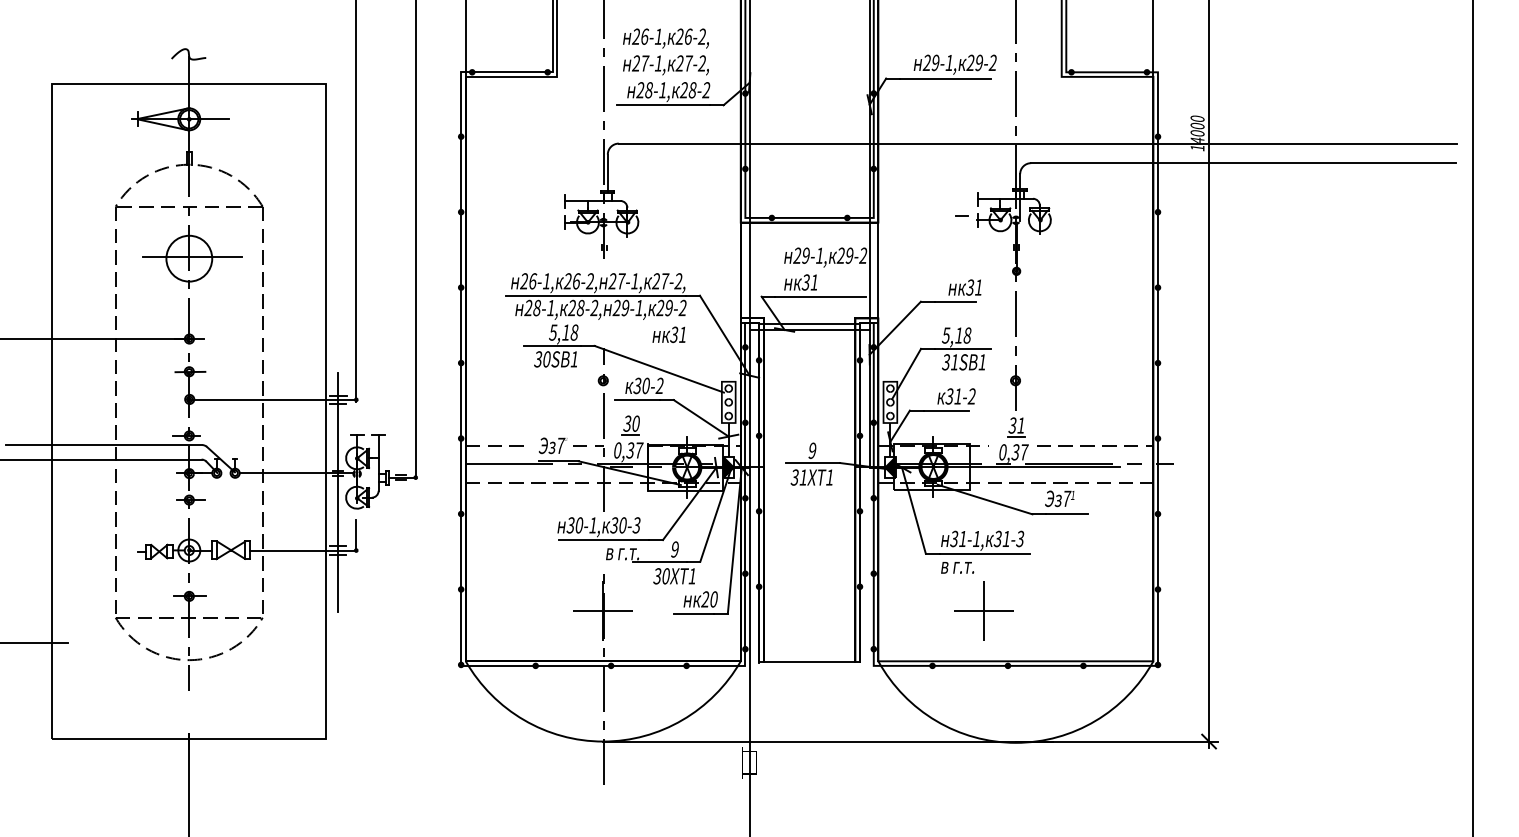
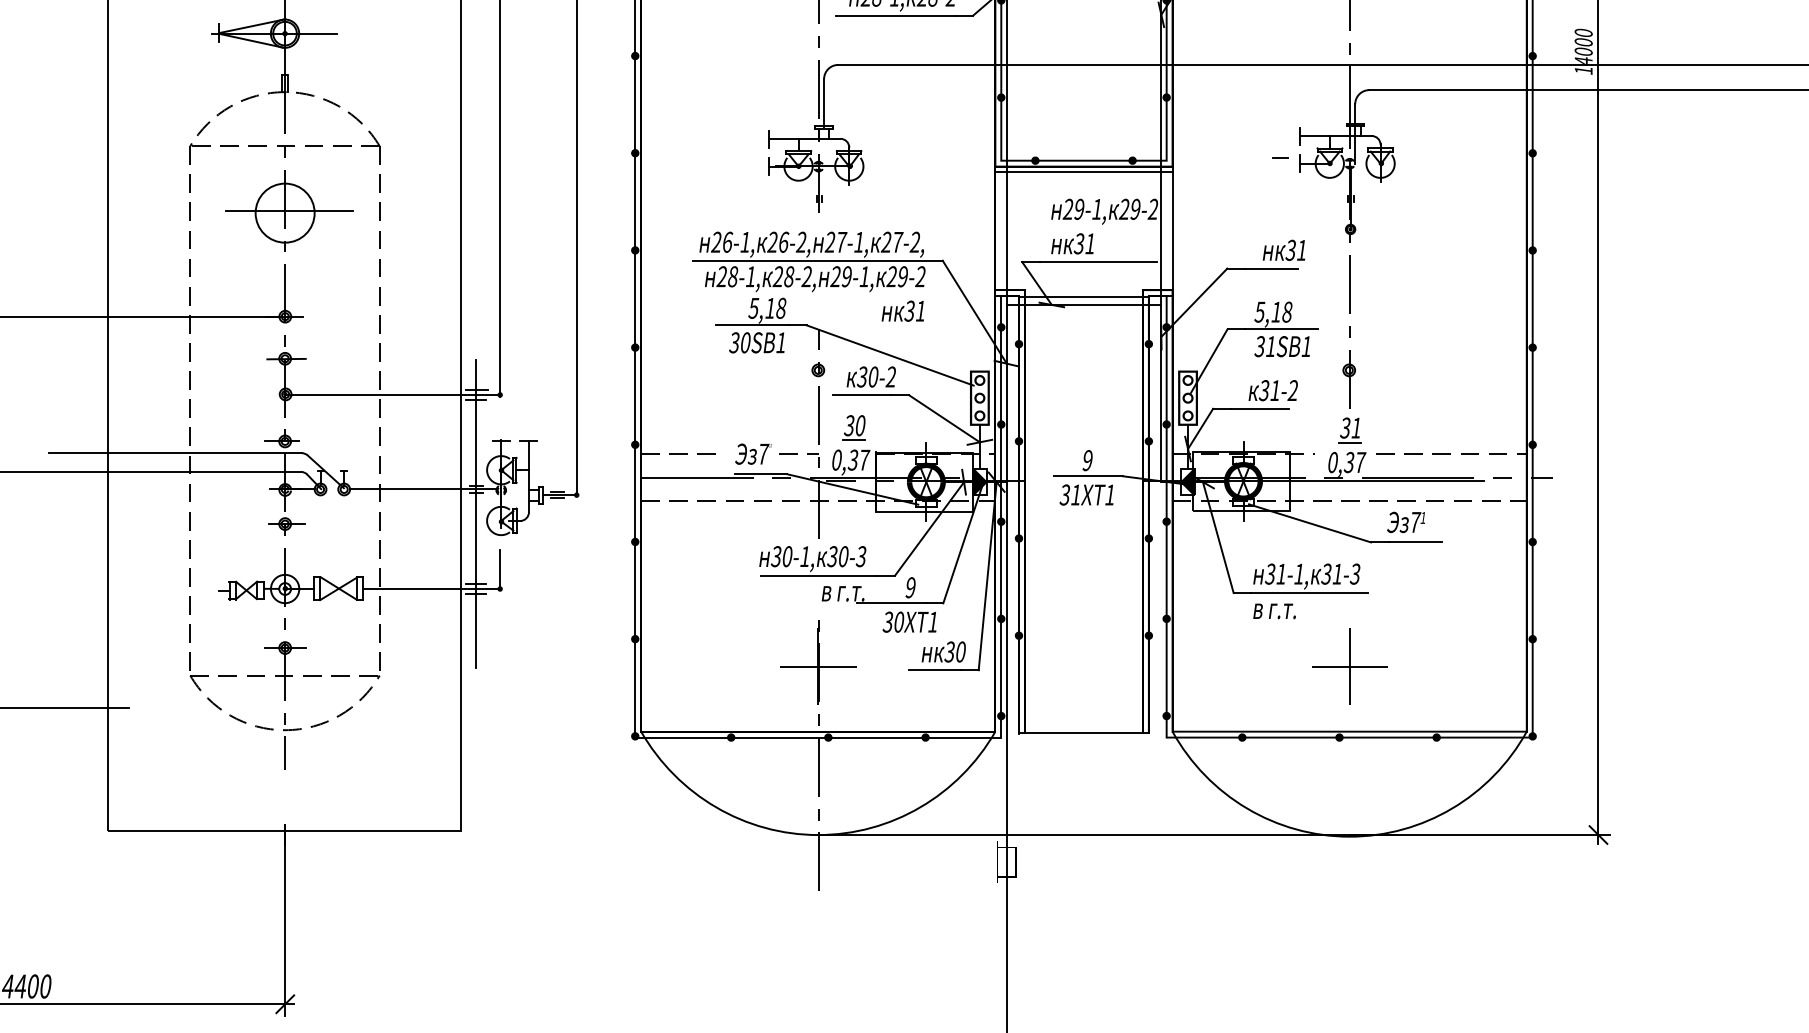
line: (809, 226) -> (1083, 171), added
text: (705, 599) -> (949, 652), 20 -> 30
part: (983, 610) -> (1349, 666), moved

